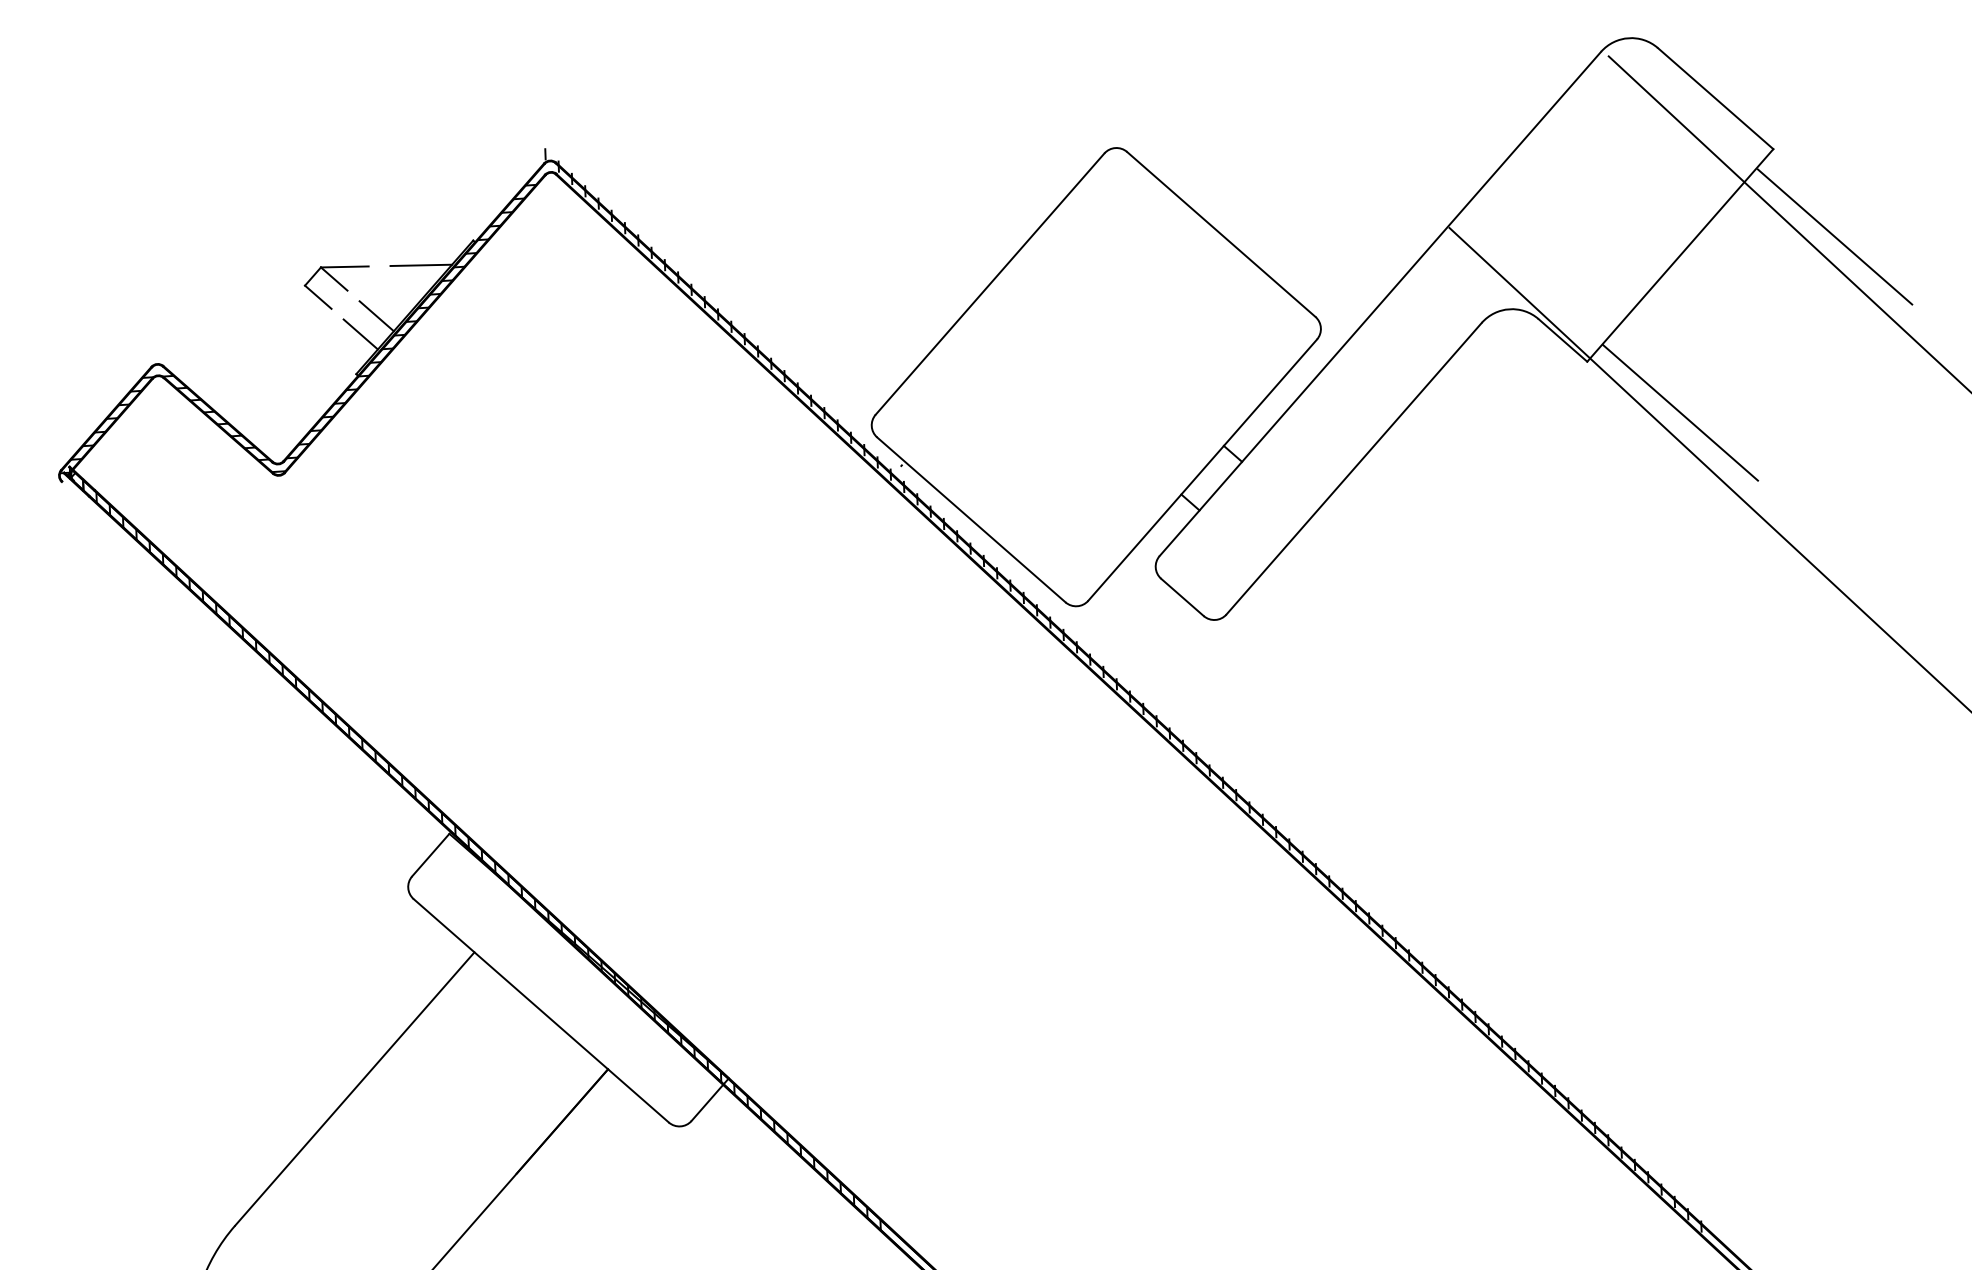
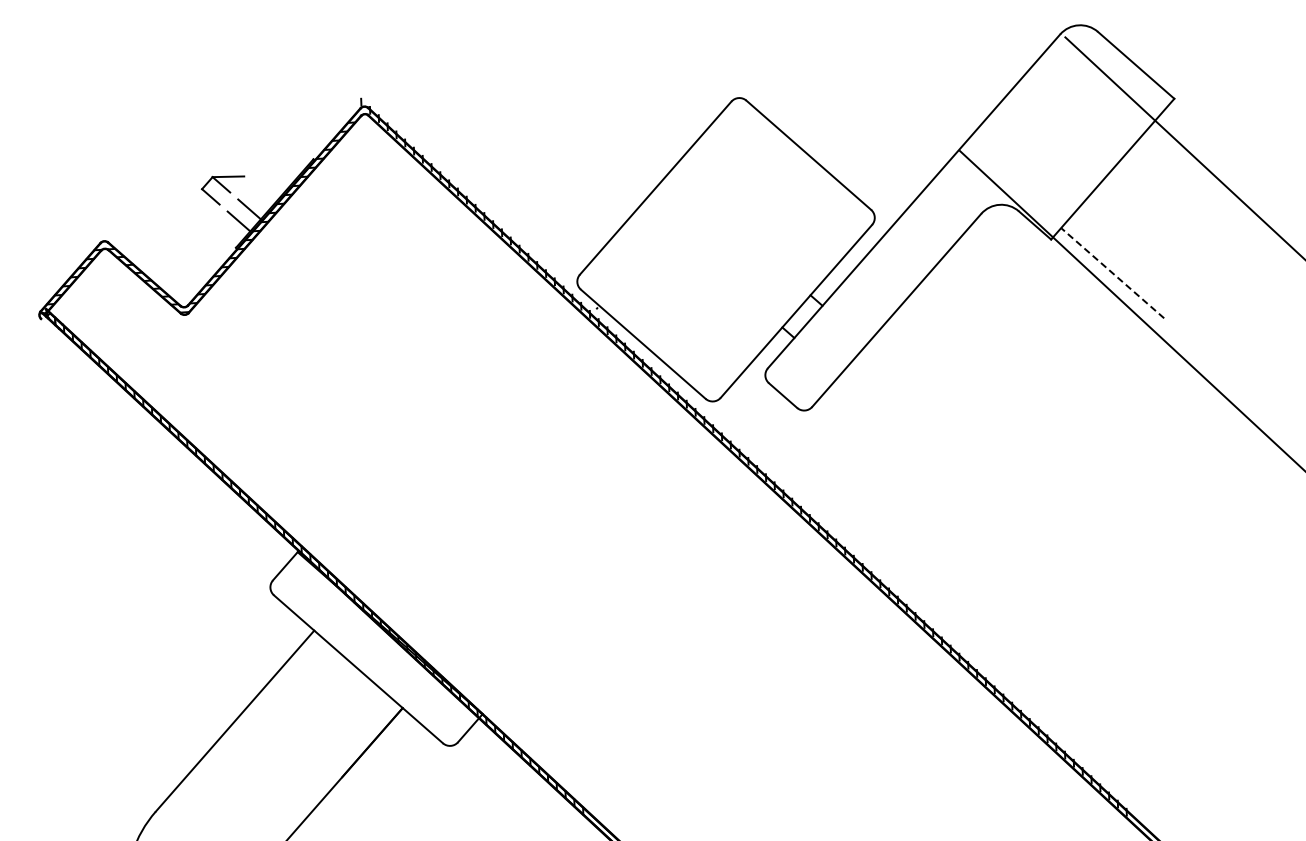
line: (1835, 236) -> (1215, 156), removed
line: (420, 265) -> (278, 175), removed
line: (1679, 413) -> (1112, 273), solid -> dashed

